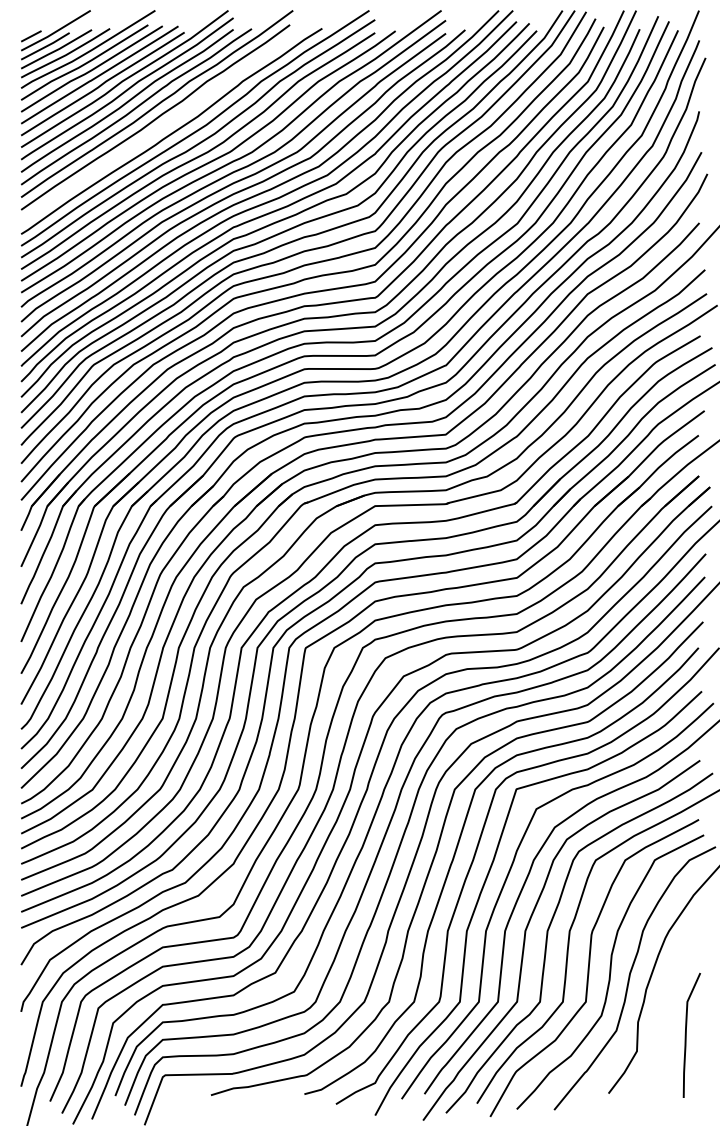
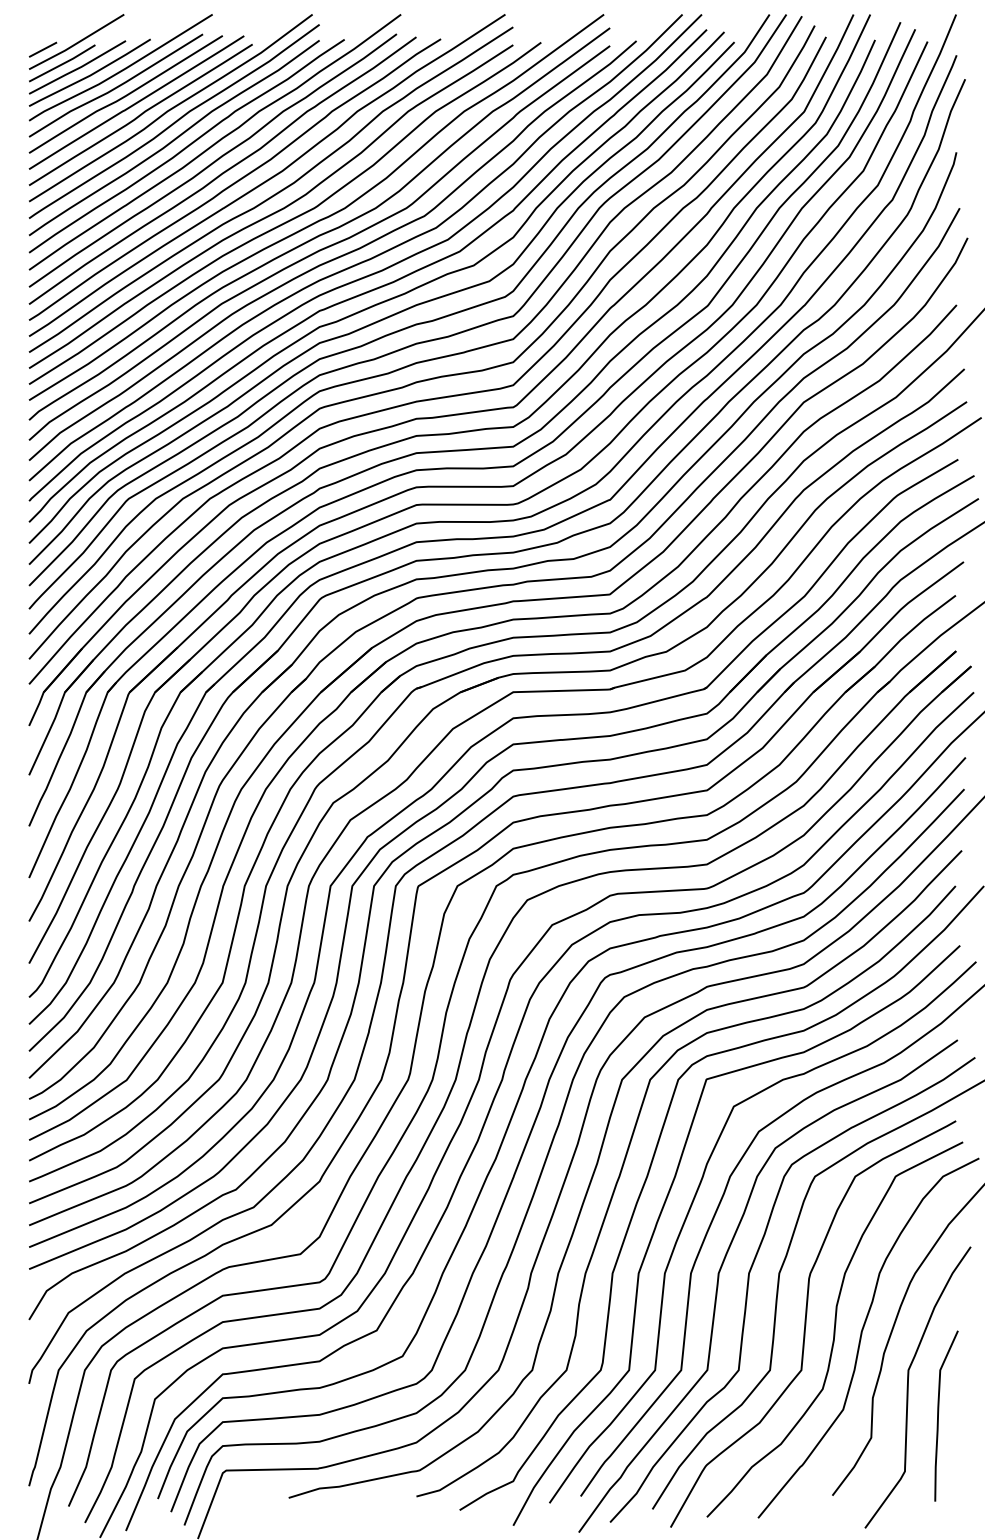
curve: (163, 125) -> (223, 171), added
curve: (664, 1014) -> (908, 1387), added

